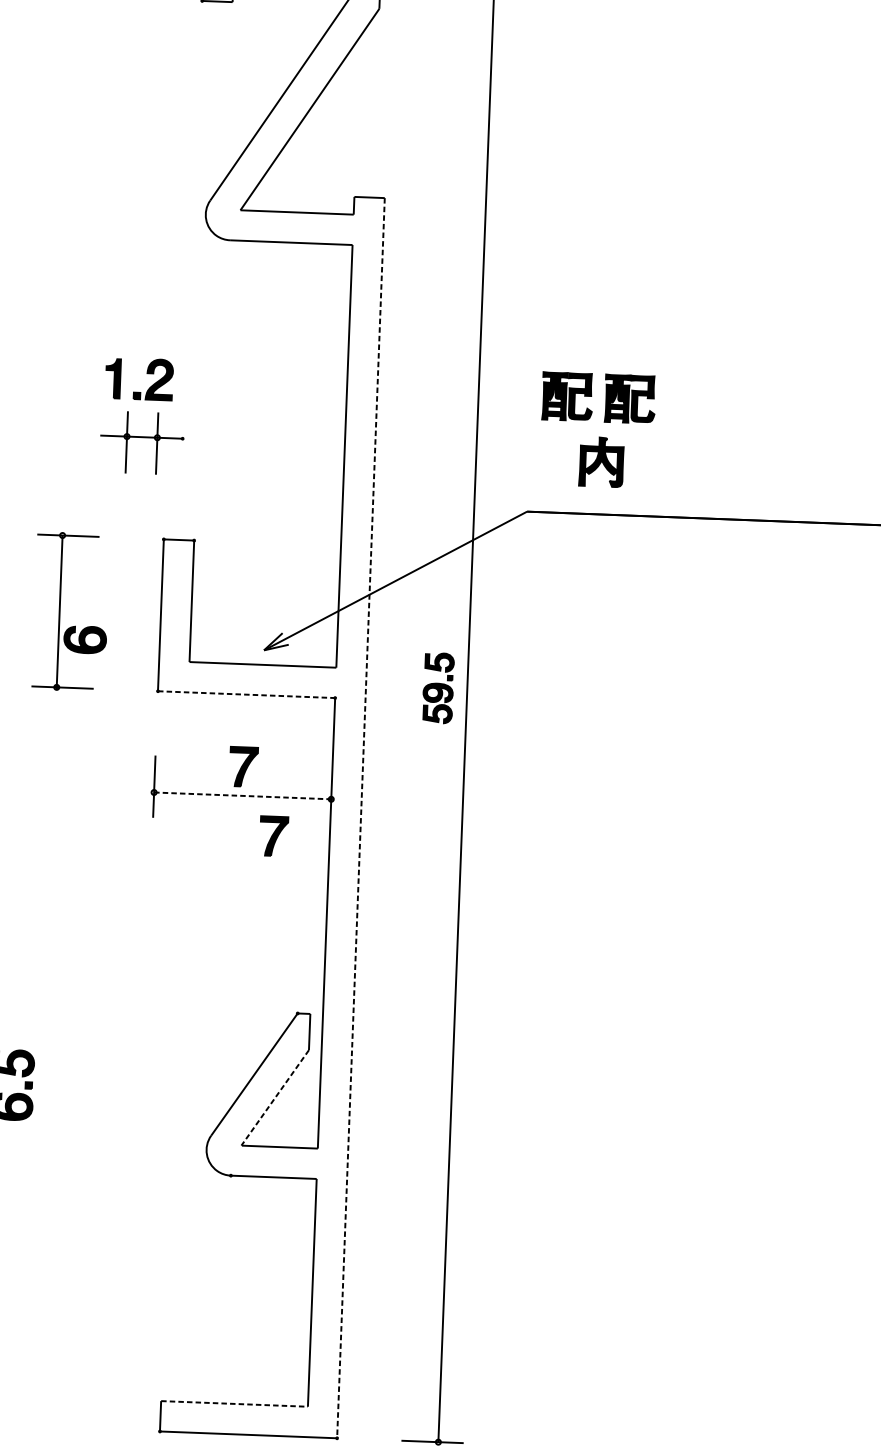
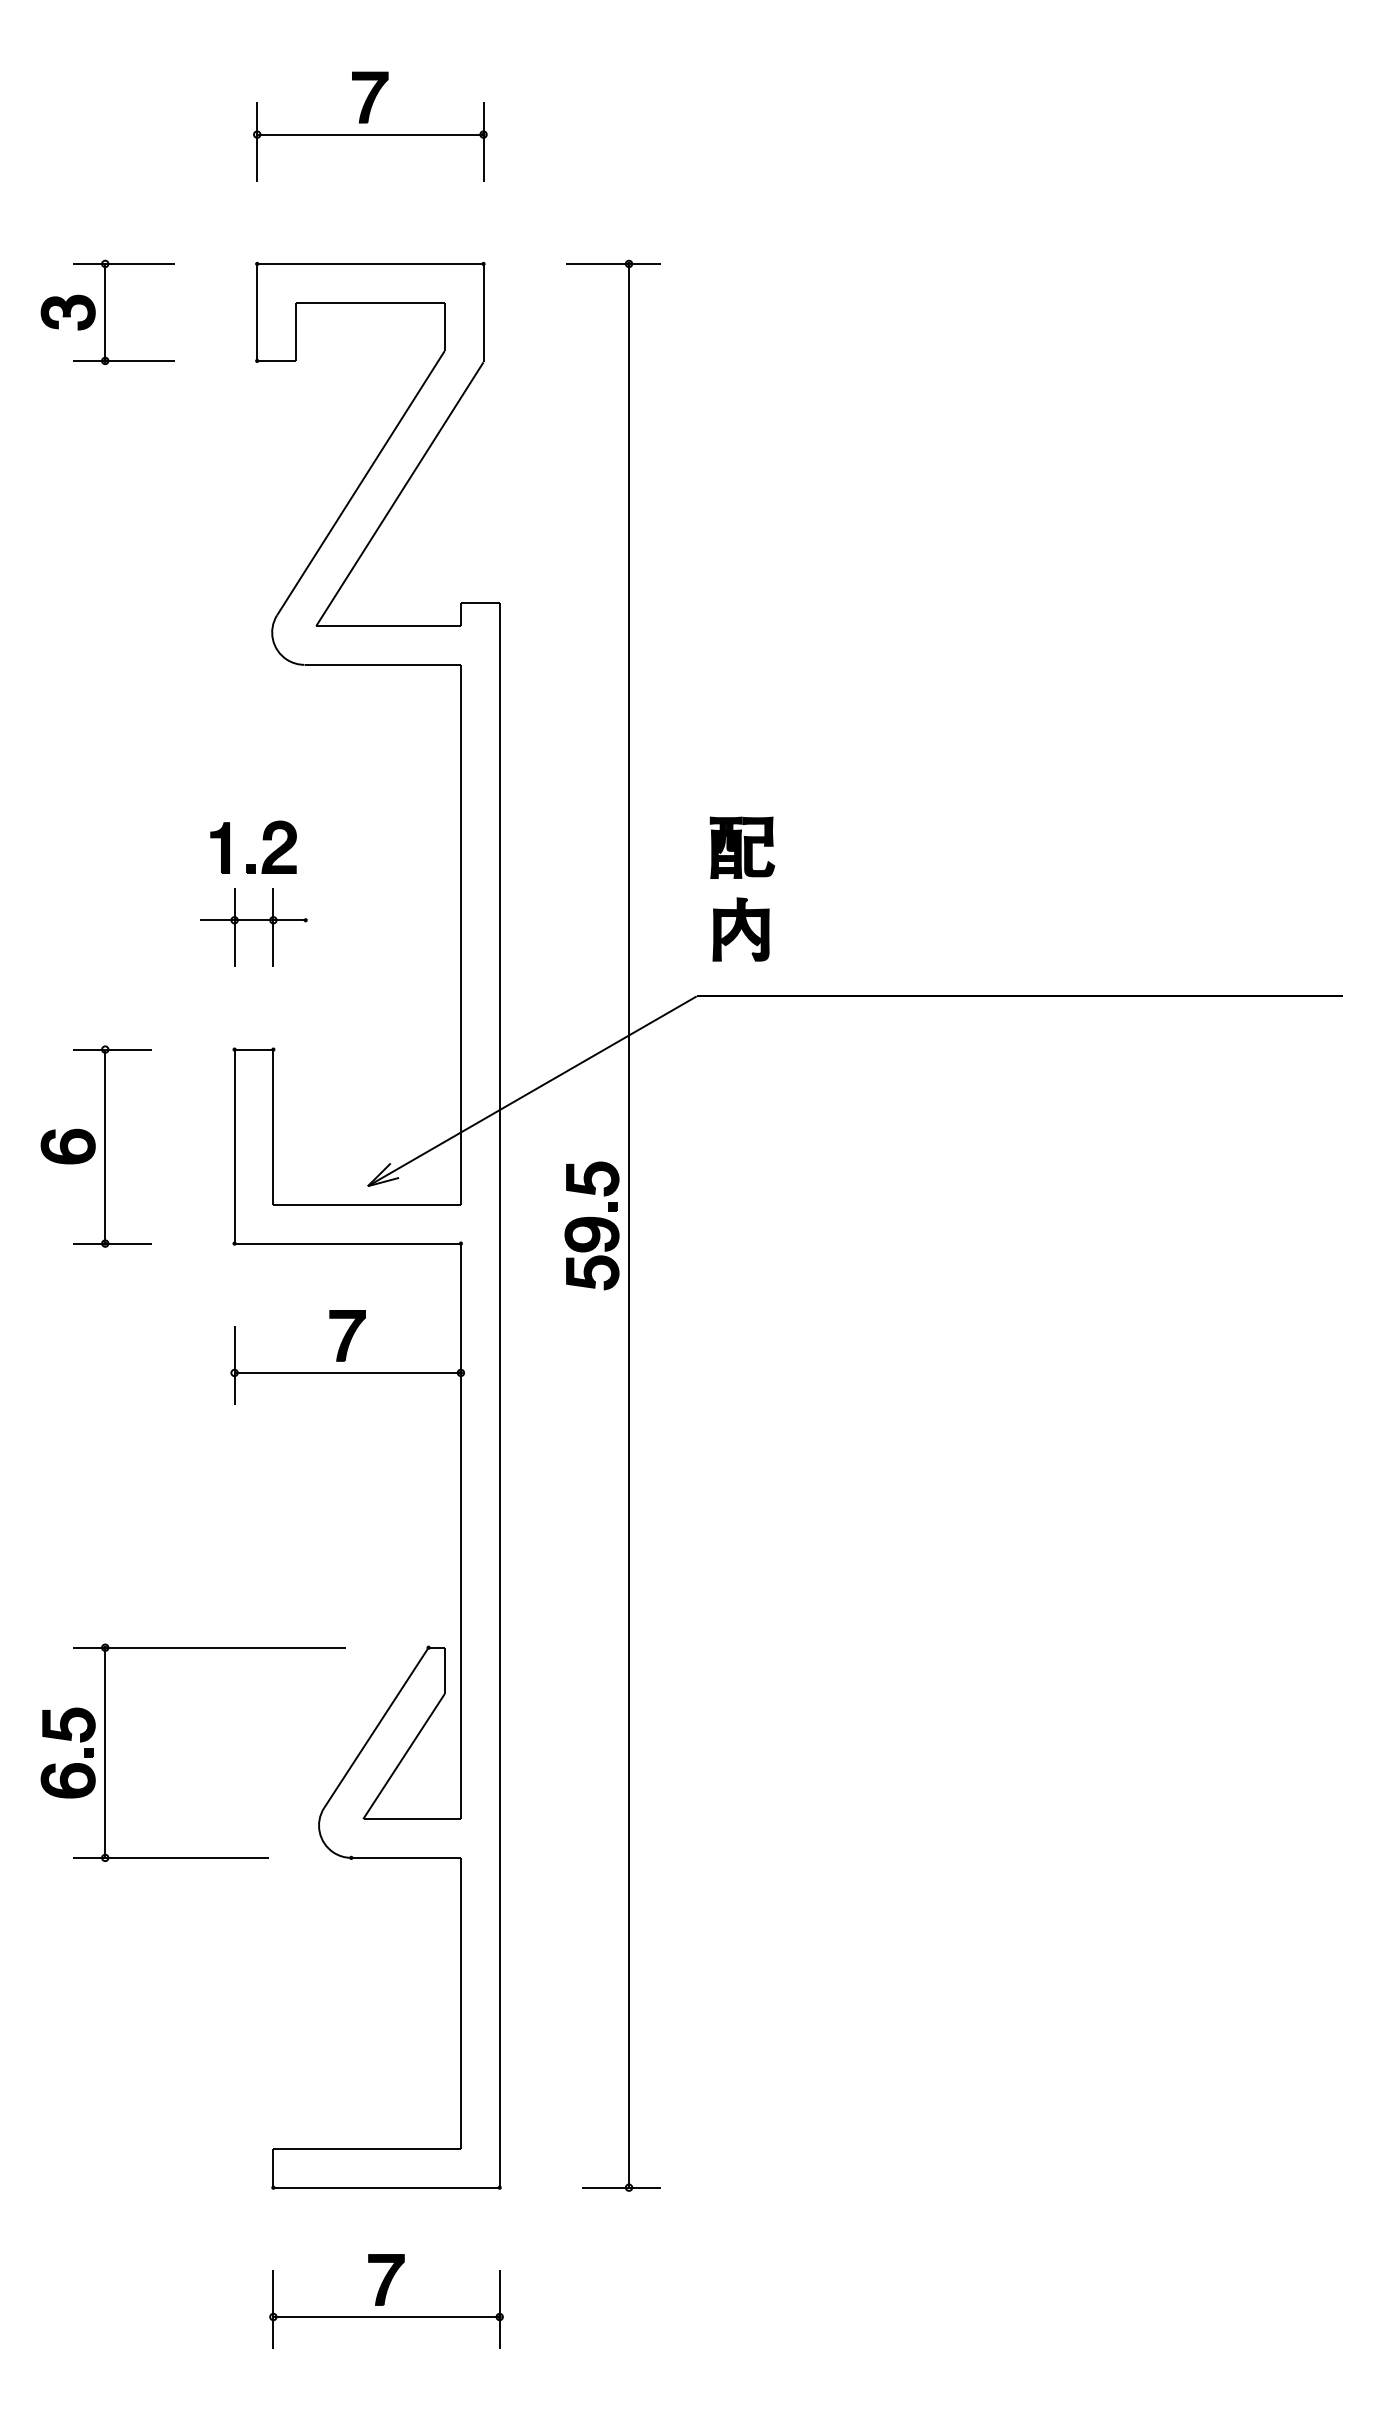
part: (146, 373) -> (262, 839), moved
part: (630, 398) -> (822, 847), removed
part: (141, 437) -> (253, 920), moved
part: (601, 462) -> (740, 929), moved
part: (84, 639) -> (67, 1146), moved
part: (437, 687) -> (591, 1225), size x1.43
line: (247, 694) -> (348, 1243), dashed -> solid
line: (243, 795) -> (348, 1372), dashed -> solid
line: (360, 818) -> (499, 1396), dashed -> solid
part: (273, 835) -> (389, 1422), removed
part: (126, 1007) -> (209, 1648), added
line: (275, 1097) -> (404, 1756), dashed -> solid
line: (234, 1403) -> (367, 2148), dashed -> solid

